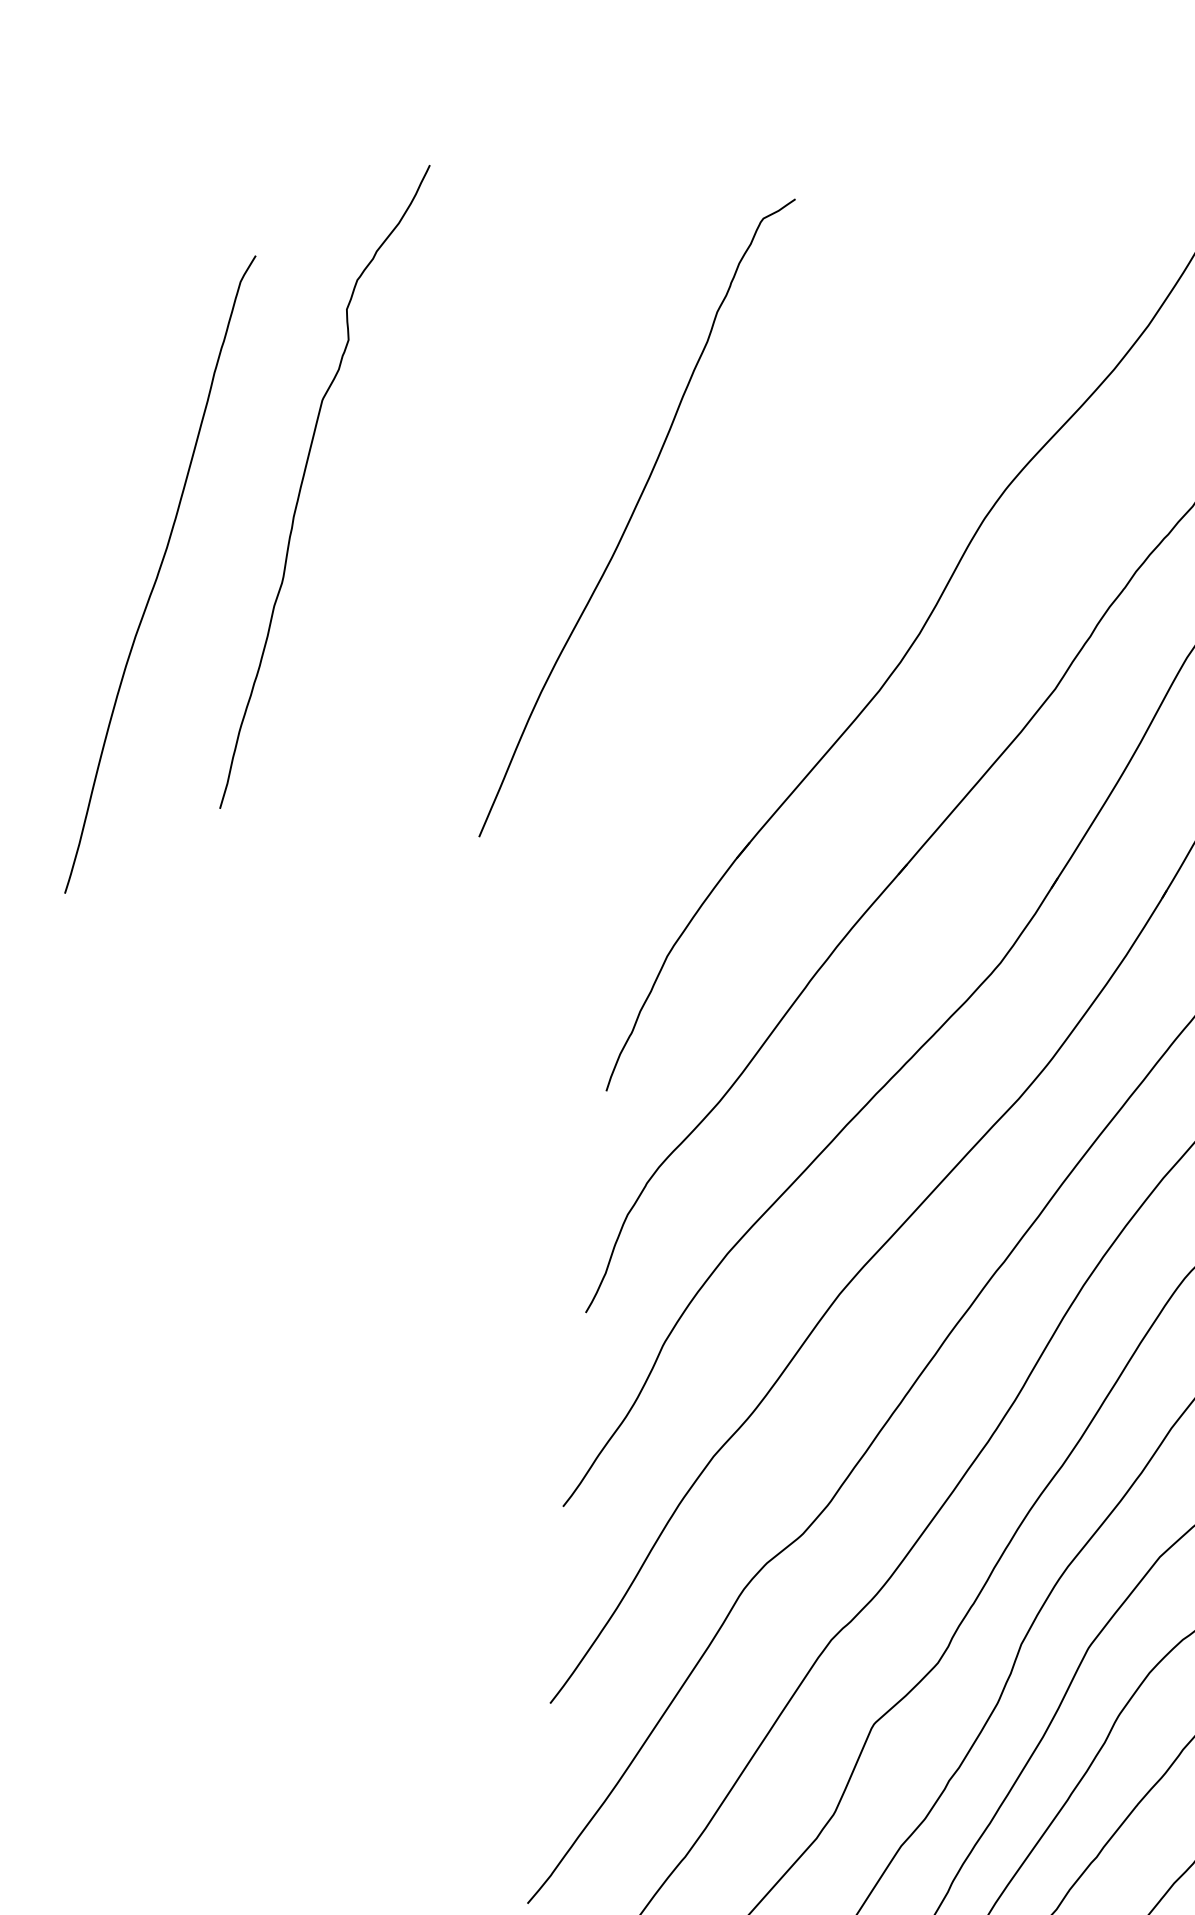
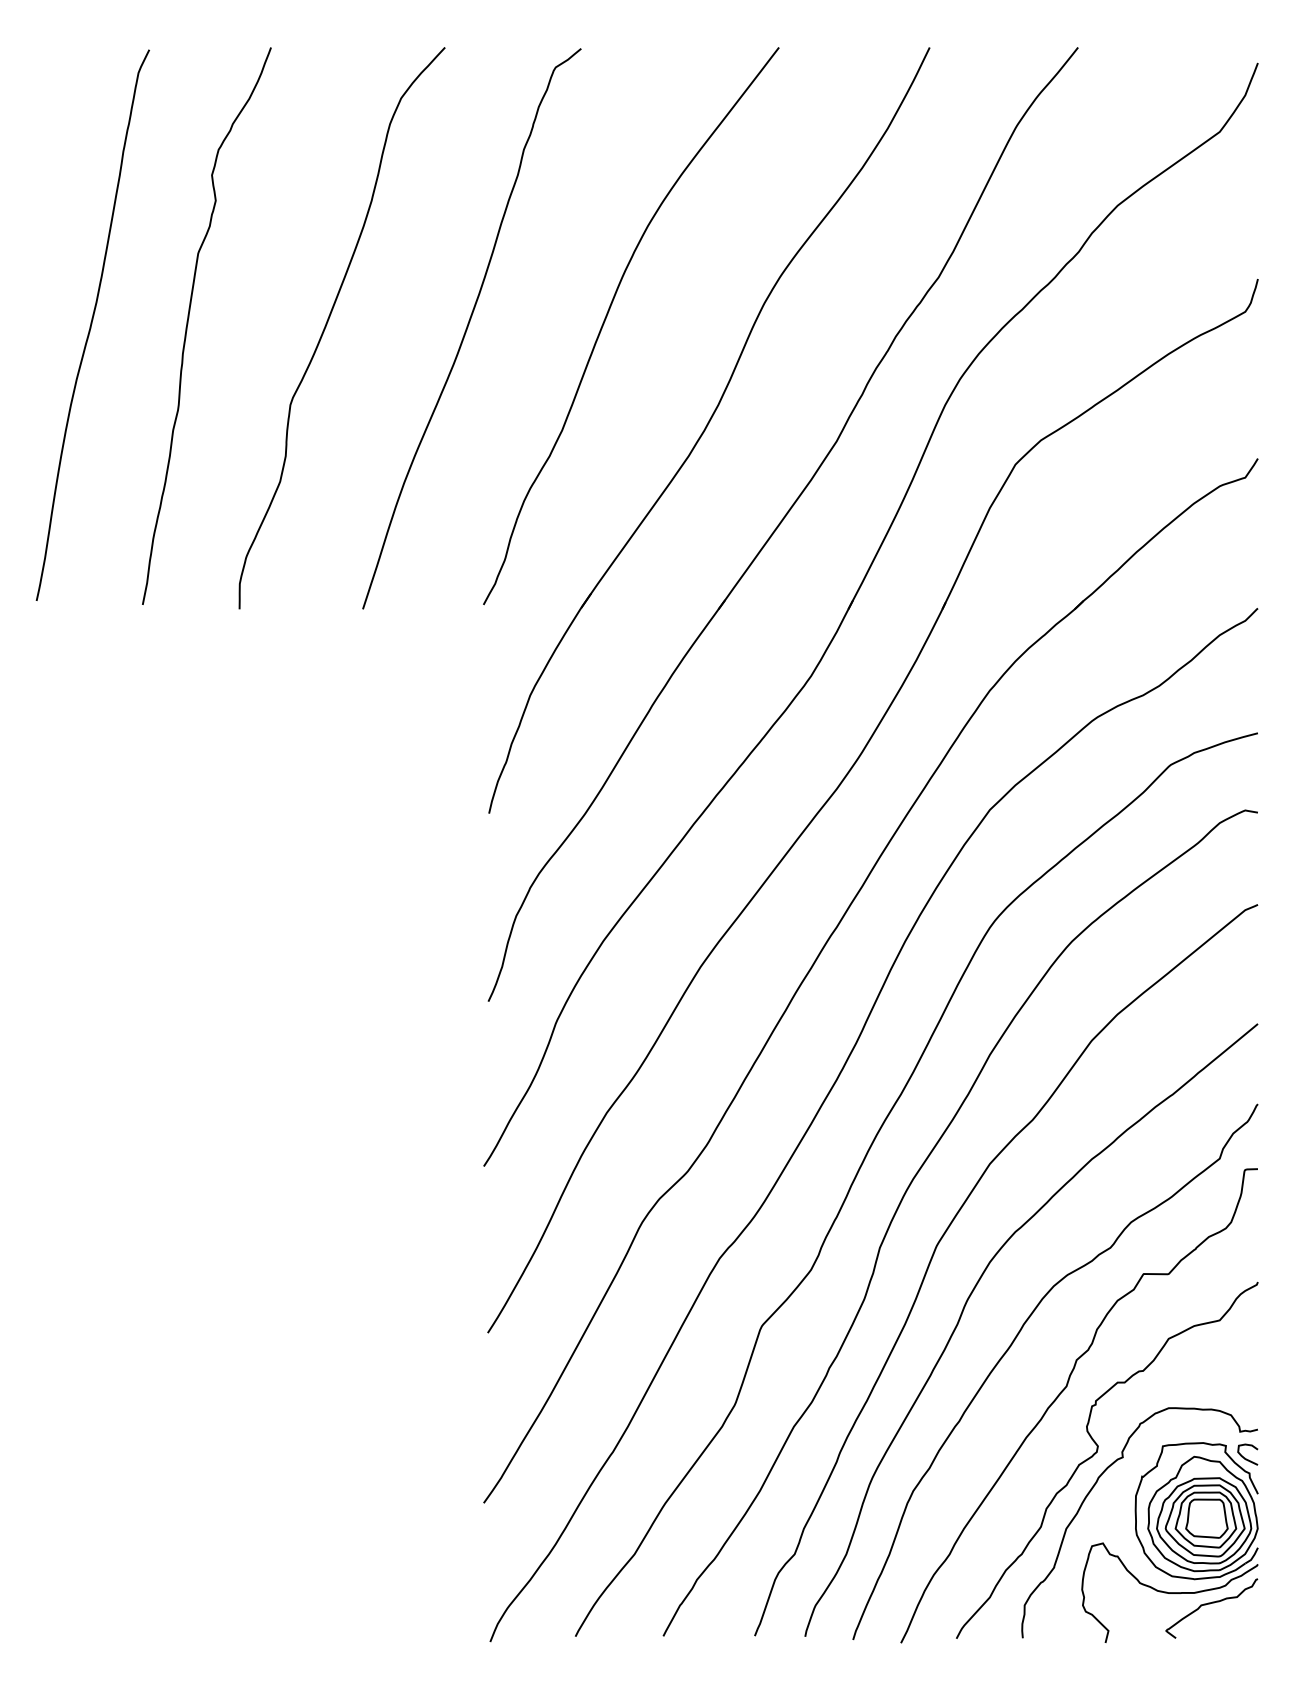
curve: (468, 495) -> (328, 322), added
curve: (799, 515) -> (608, 314), added
curve: (159, 573) -> (92, 324), moved

